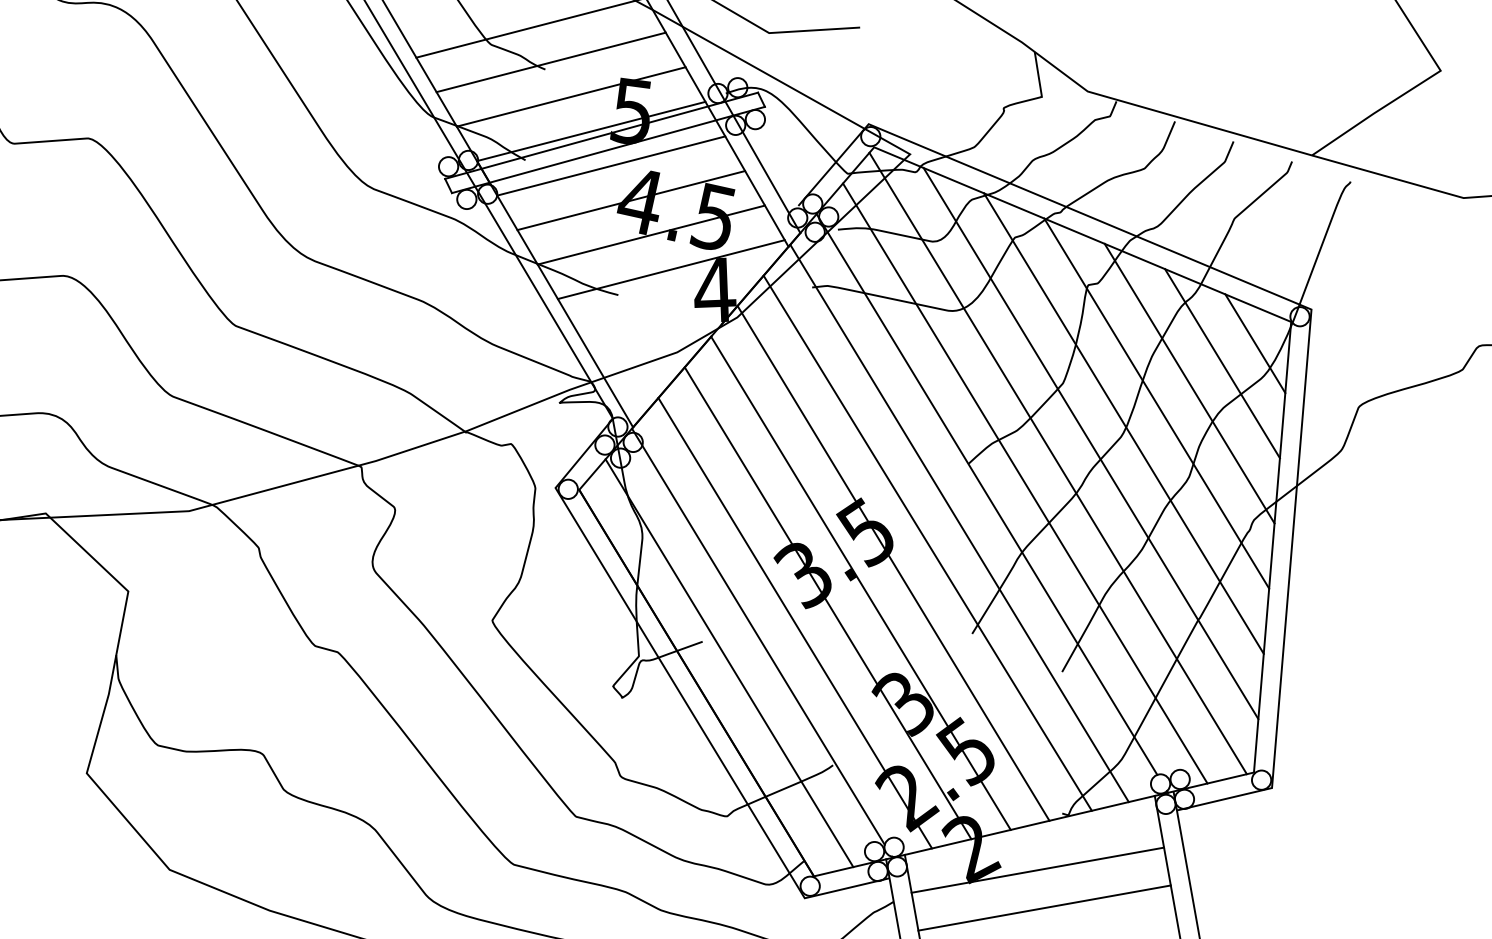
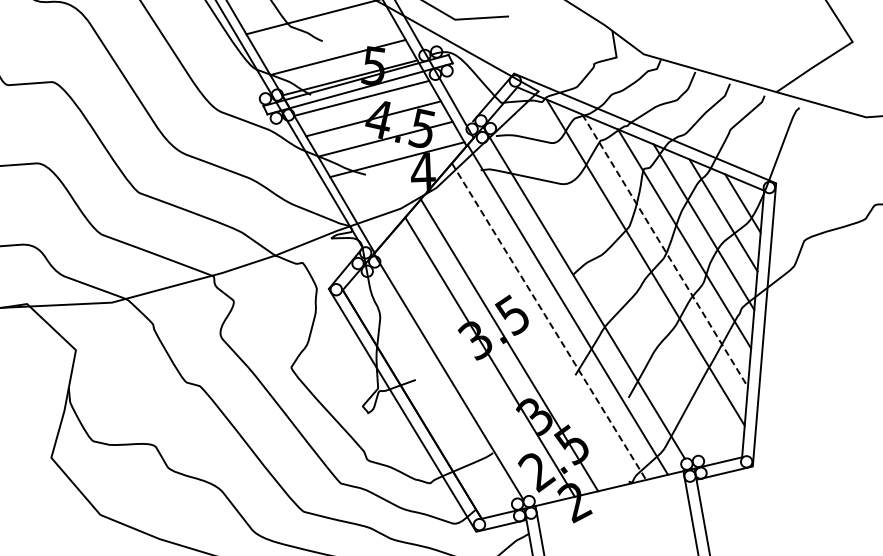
line: (551, 61) -> (326, 36), removed
line: (1124, 424) -> (665, 251), solid -> dashed
line: (1056, 463) -> (625, 274), removed
line: (1024, 482) -> (606, 285), removed
line: (928, 543) -> (549, 321), solid -> dashed
line: (893, 563) -> (528, 333), removed
line: (795, 622) -> (470, 368), removed
line: (729, 662) -> (431, 392), removed
line: (1036, 869) -> (613, 514), removed
line: (1043, 907) -> (617, 537), removed

